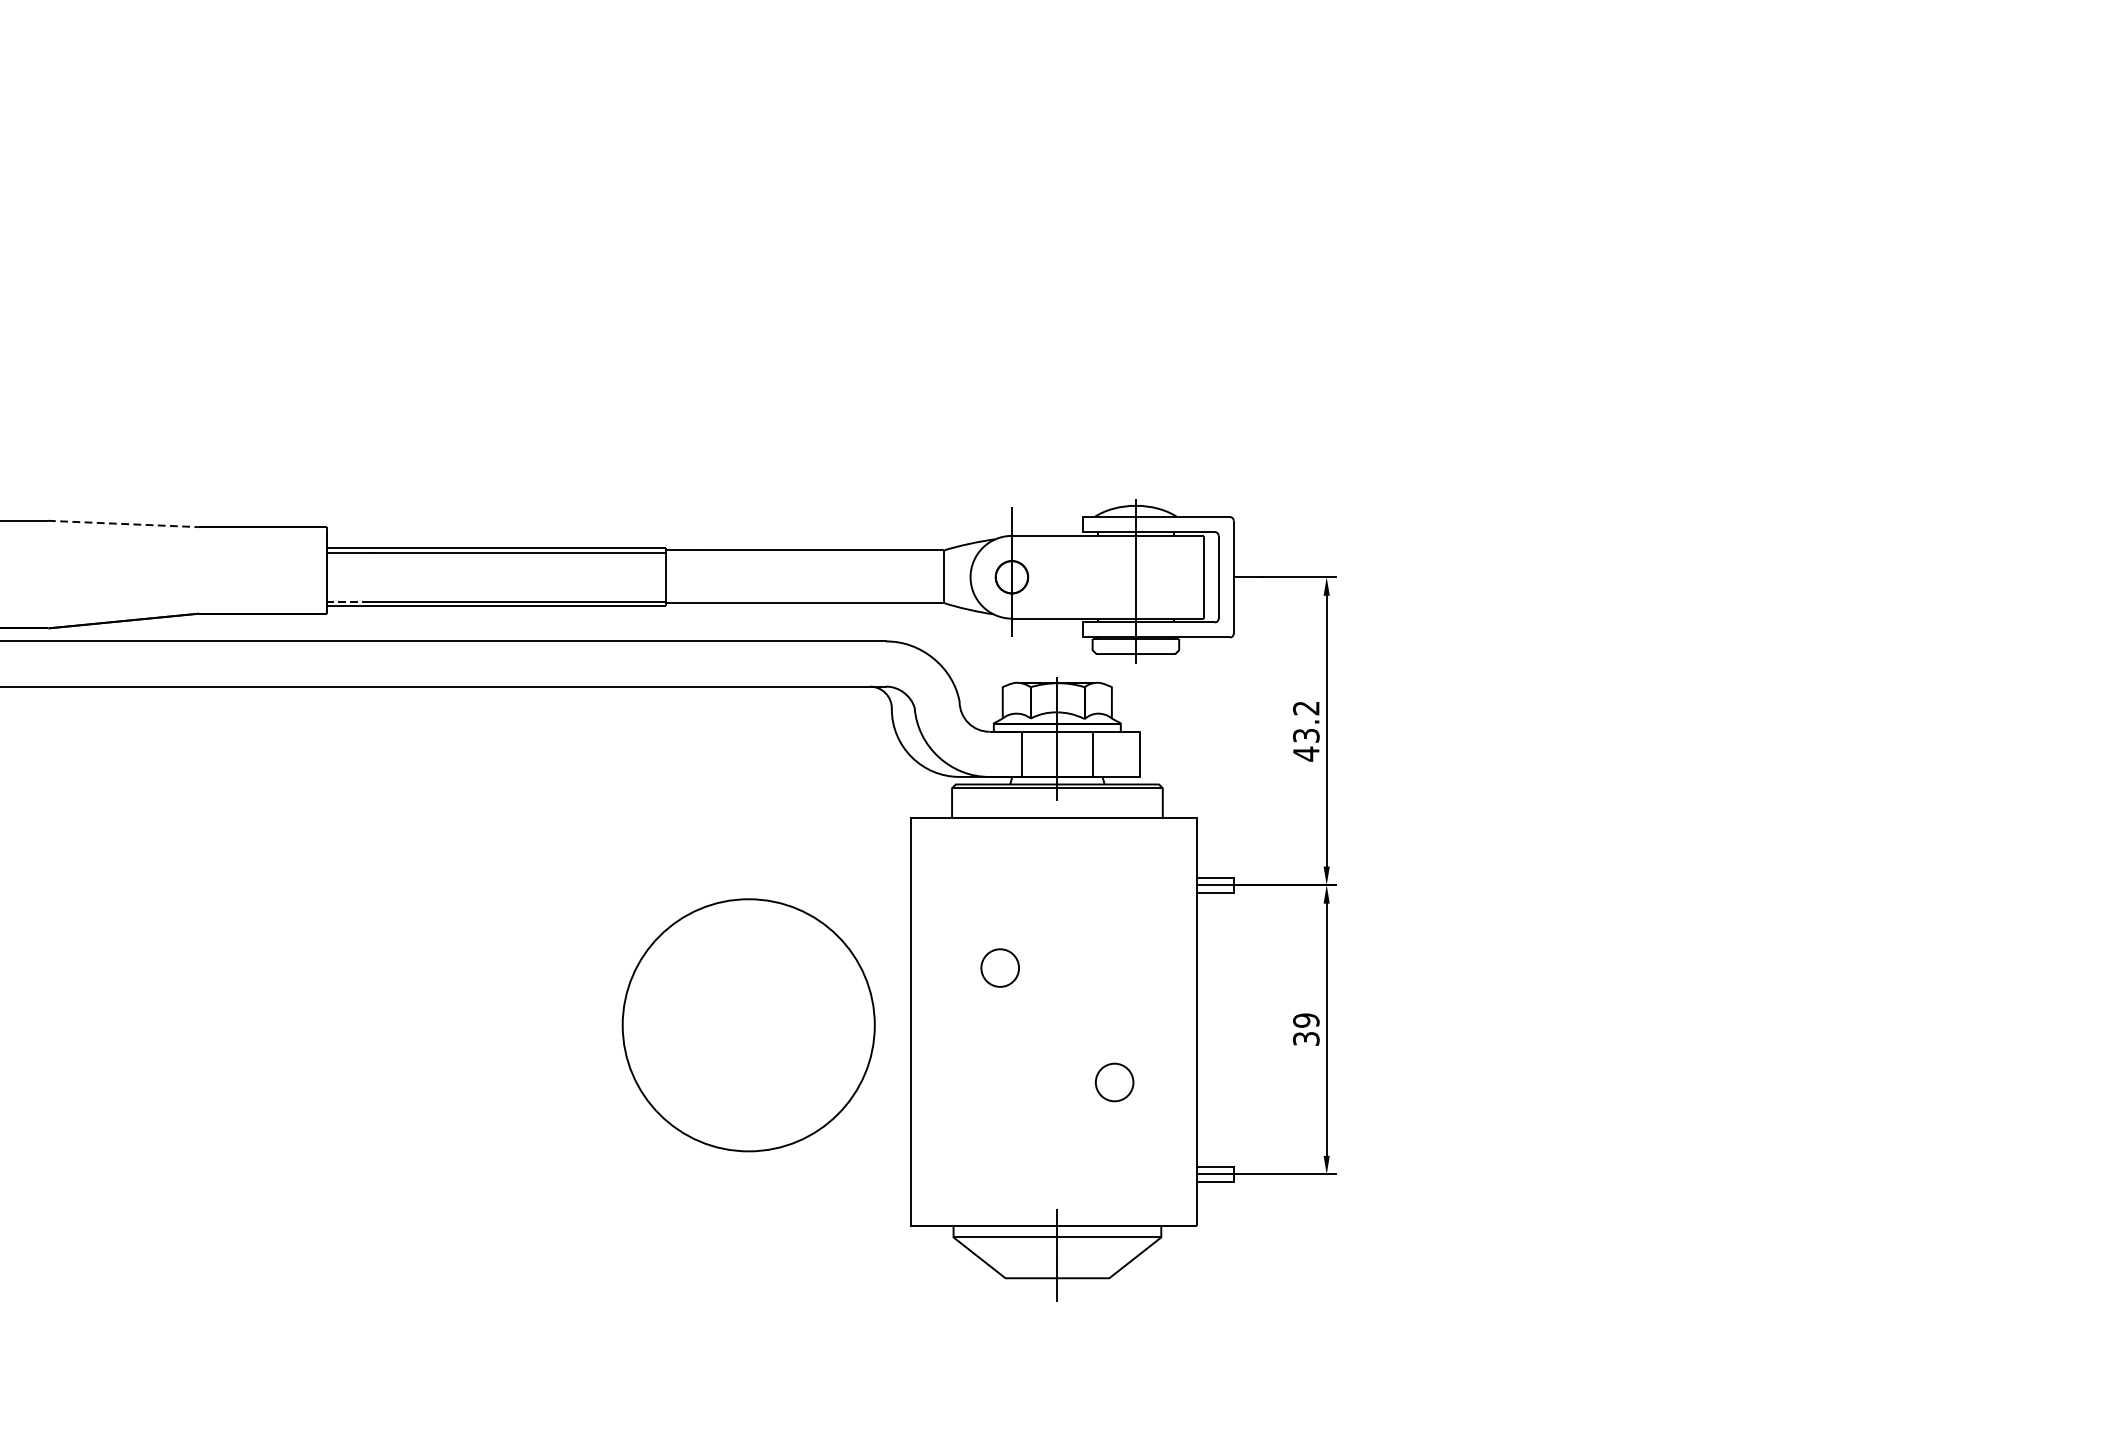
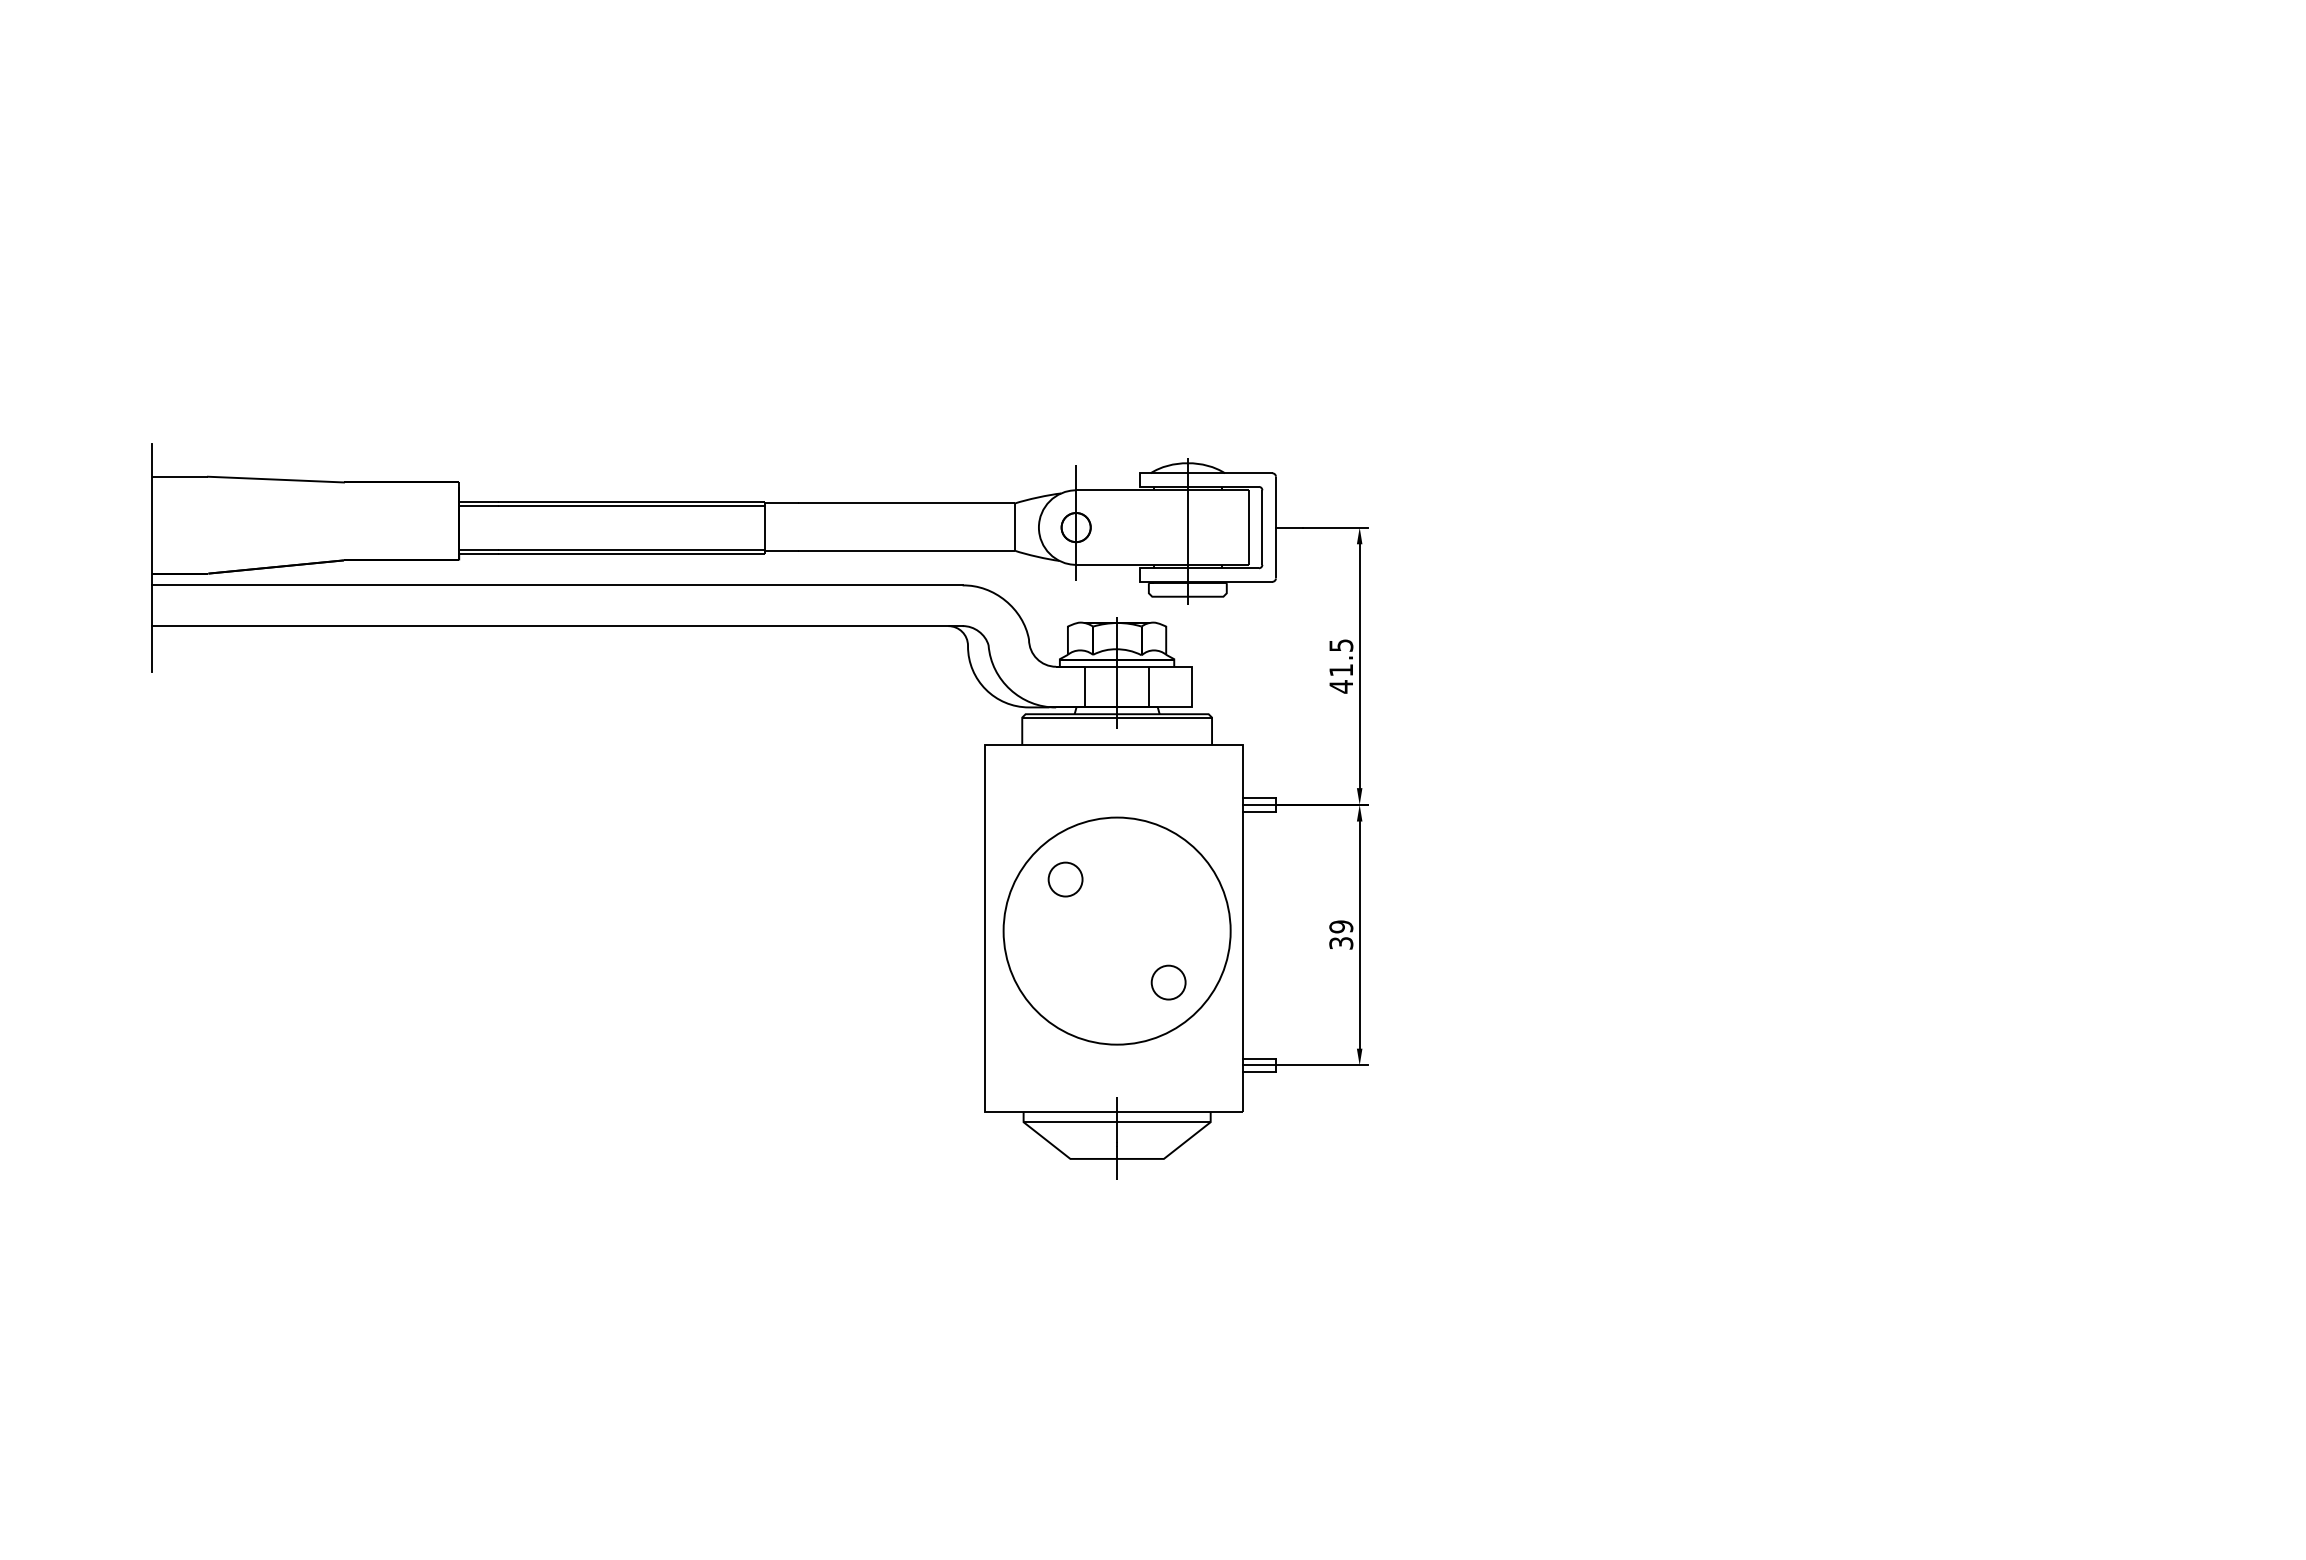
line: (124, 523) -> (276, 479), dashed -> solid
line: (348, 601) -> (478, 549), dashed -> solid
text: (1306, 721) -> (1341, 657), 43.2 -> 41.5
part: (748, 1024) -> (1116, 930), moved

